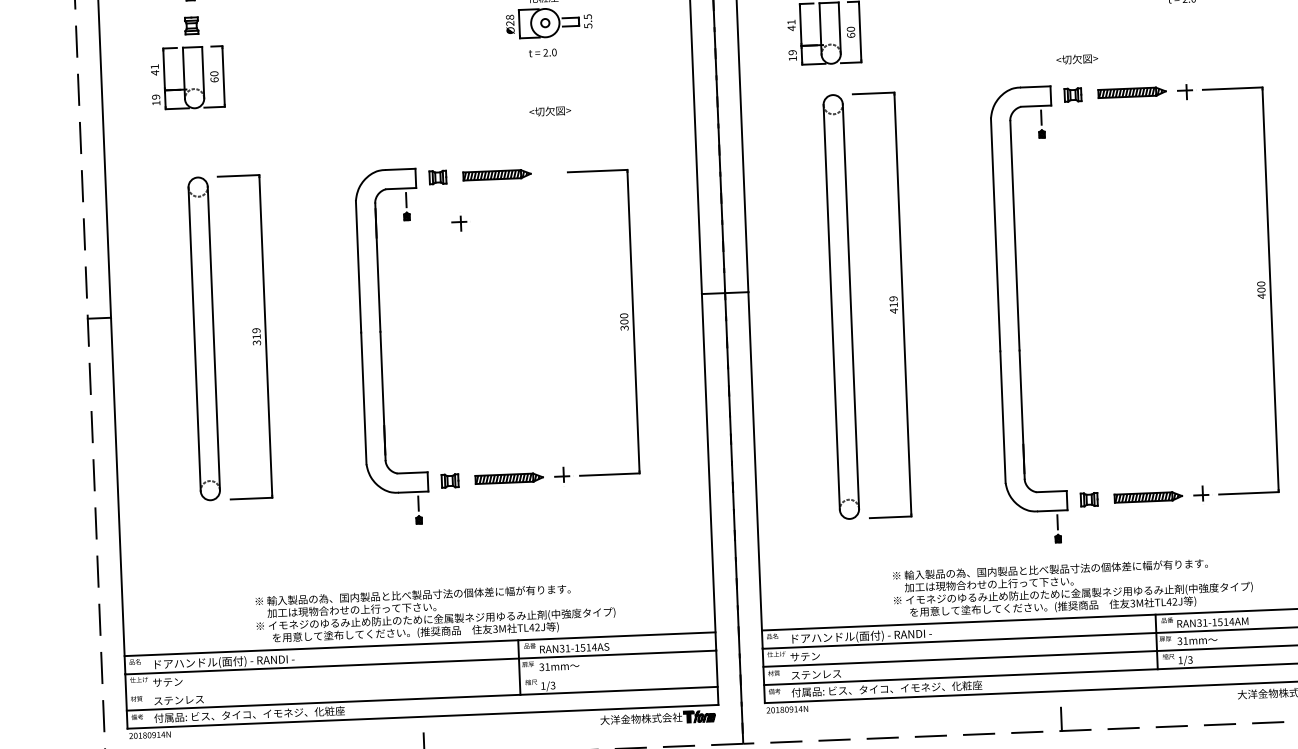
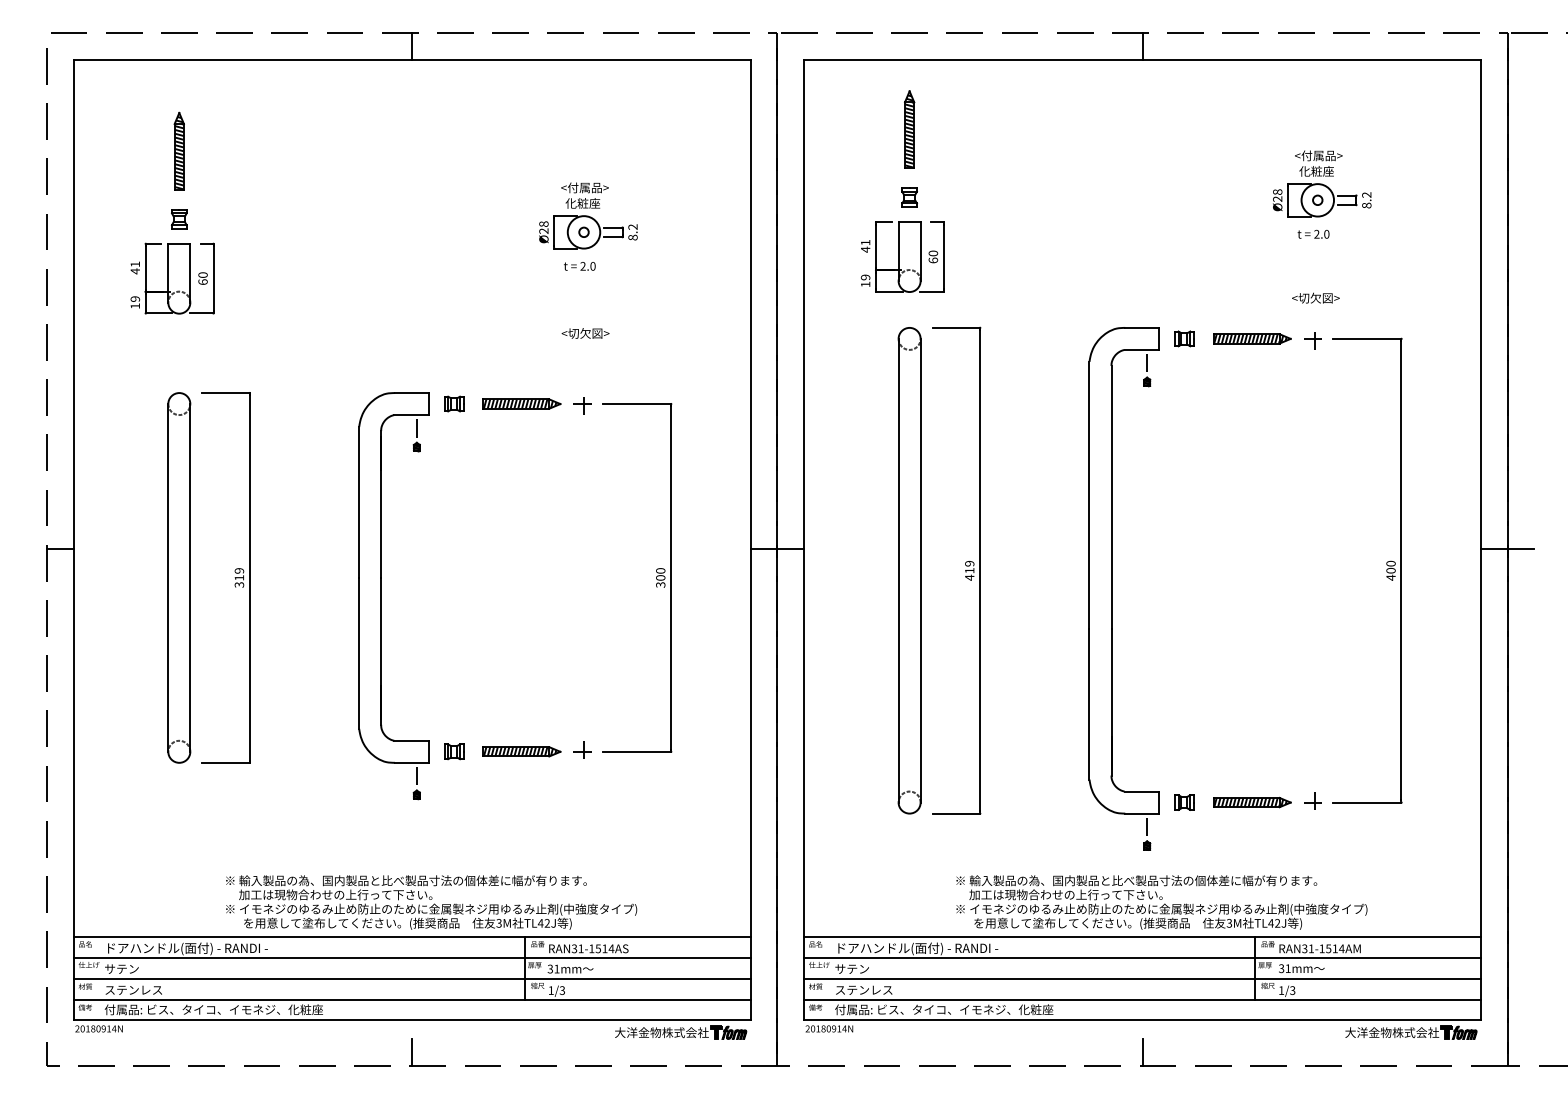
text: (587, 21) -> (632, 232), 5.5 -> 8.2
text: (1076, 58) -> (1315, 297), moved
part: (459, 223) -> (582, 405), moved
line: (420, 680) -> (411, 978), added

